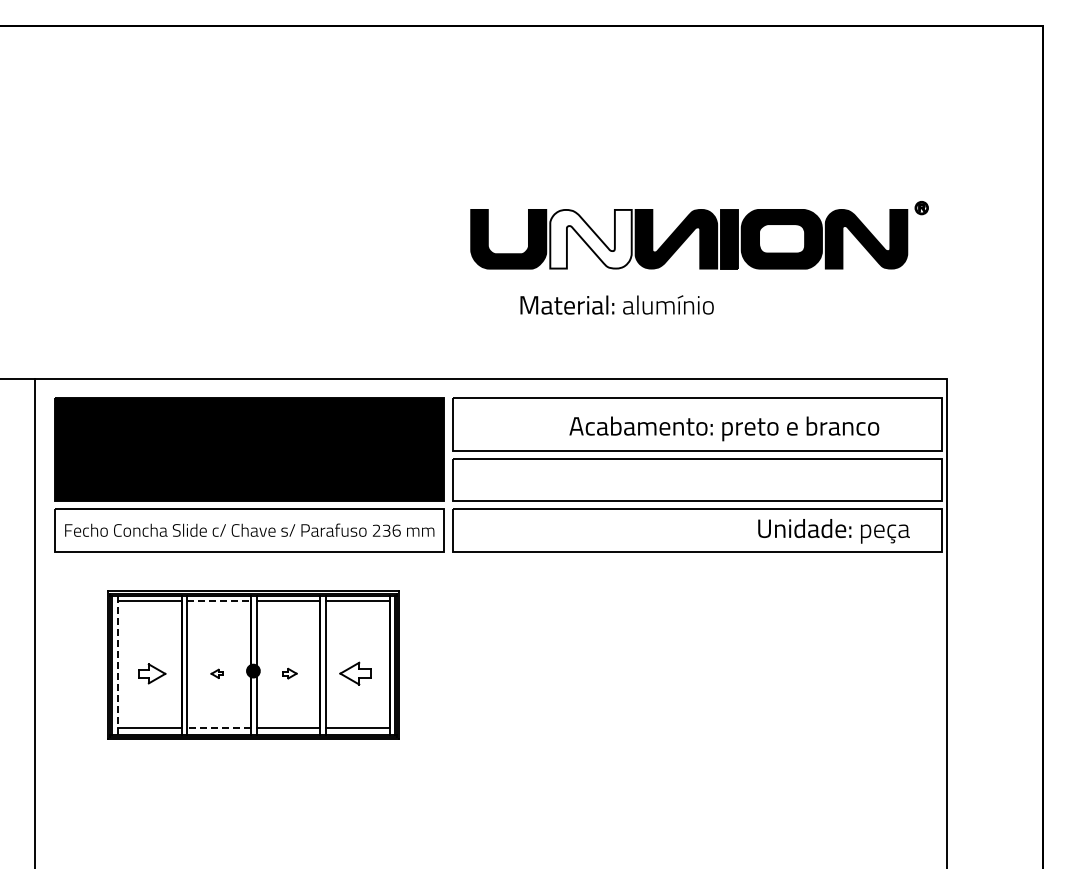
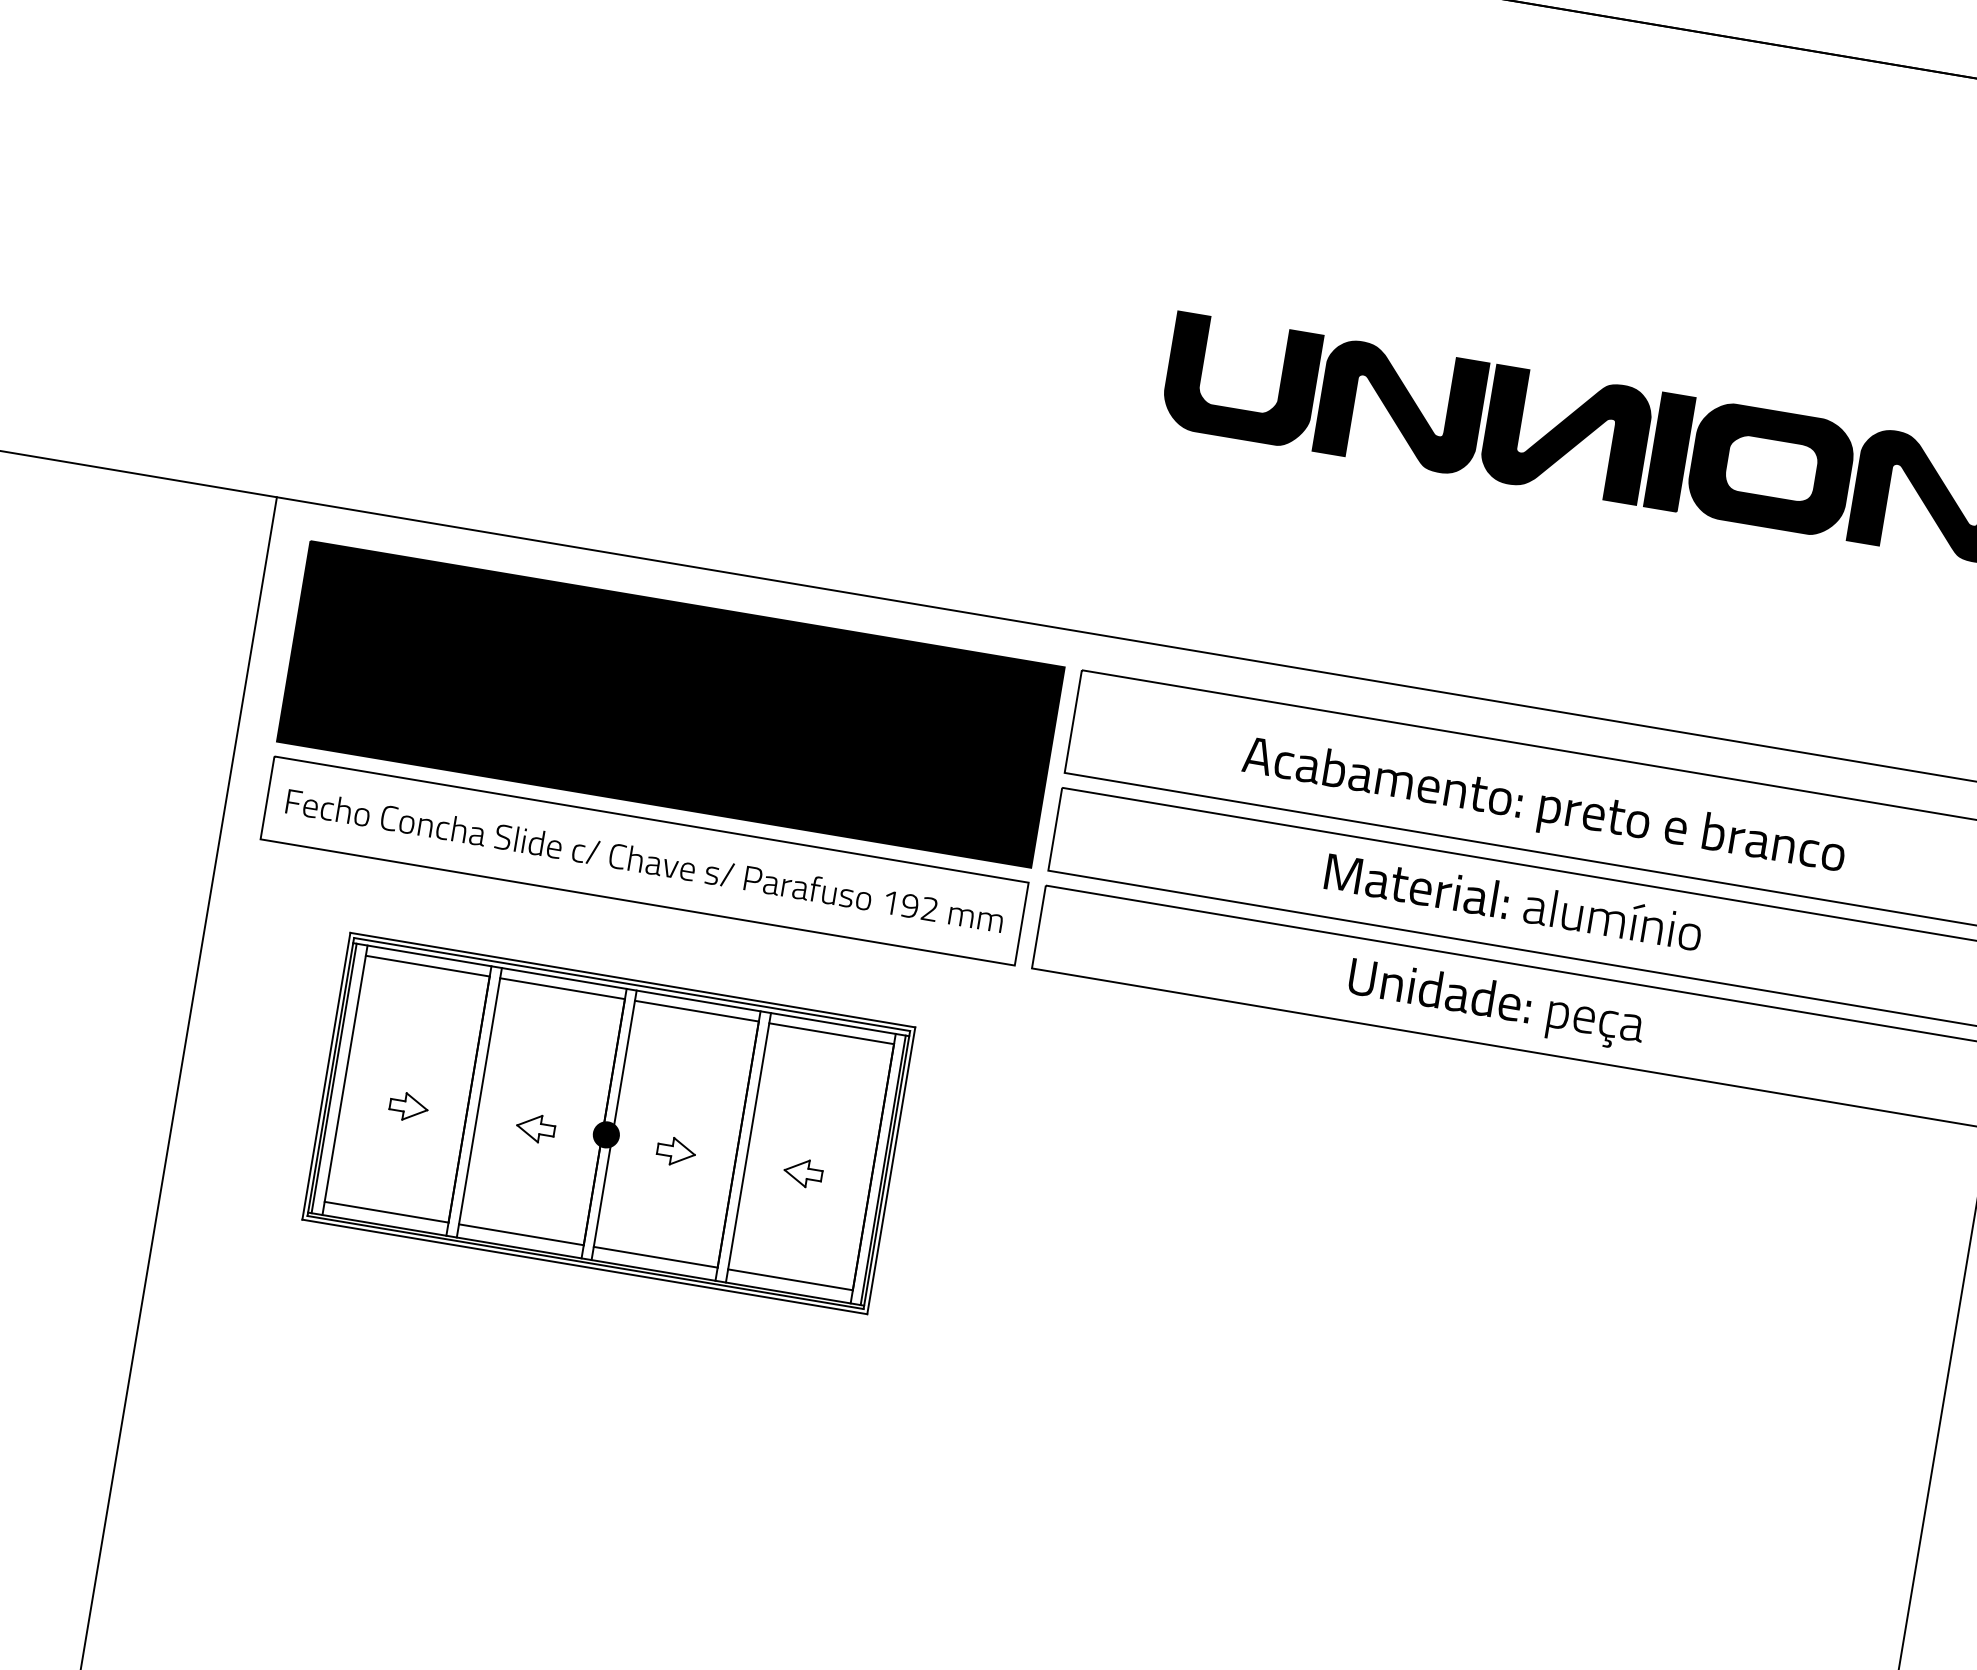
fill: (590, 238) -> (1400, 405), added
text: (616, 304) -> (1512, 900), moved
text: (724, 428) -> (1544, 808), moved
text: (386, 530) -> (910, 905), 236 -> 192
text: (833, 531) -> (1495, 1005), moved
line: (219, 601) -> (563, 988), dashed -> solid
line: (117, 665) -> (344, 1079), dashed -> solid
part: (151, 673) -> (407, 1106), size x0.71
part: (216, 673) -> (534, 1127), size x1.67
part: (289, 673) -> (675, 1151), size x1.43
part: (354, 673) -> (801, 1172), size x0.62
line: (218, 728) -> (520, 1234), dashed -> solid

